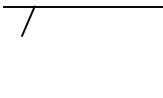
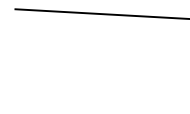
line: (28, 20) -> (46, 28), removed

